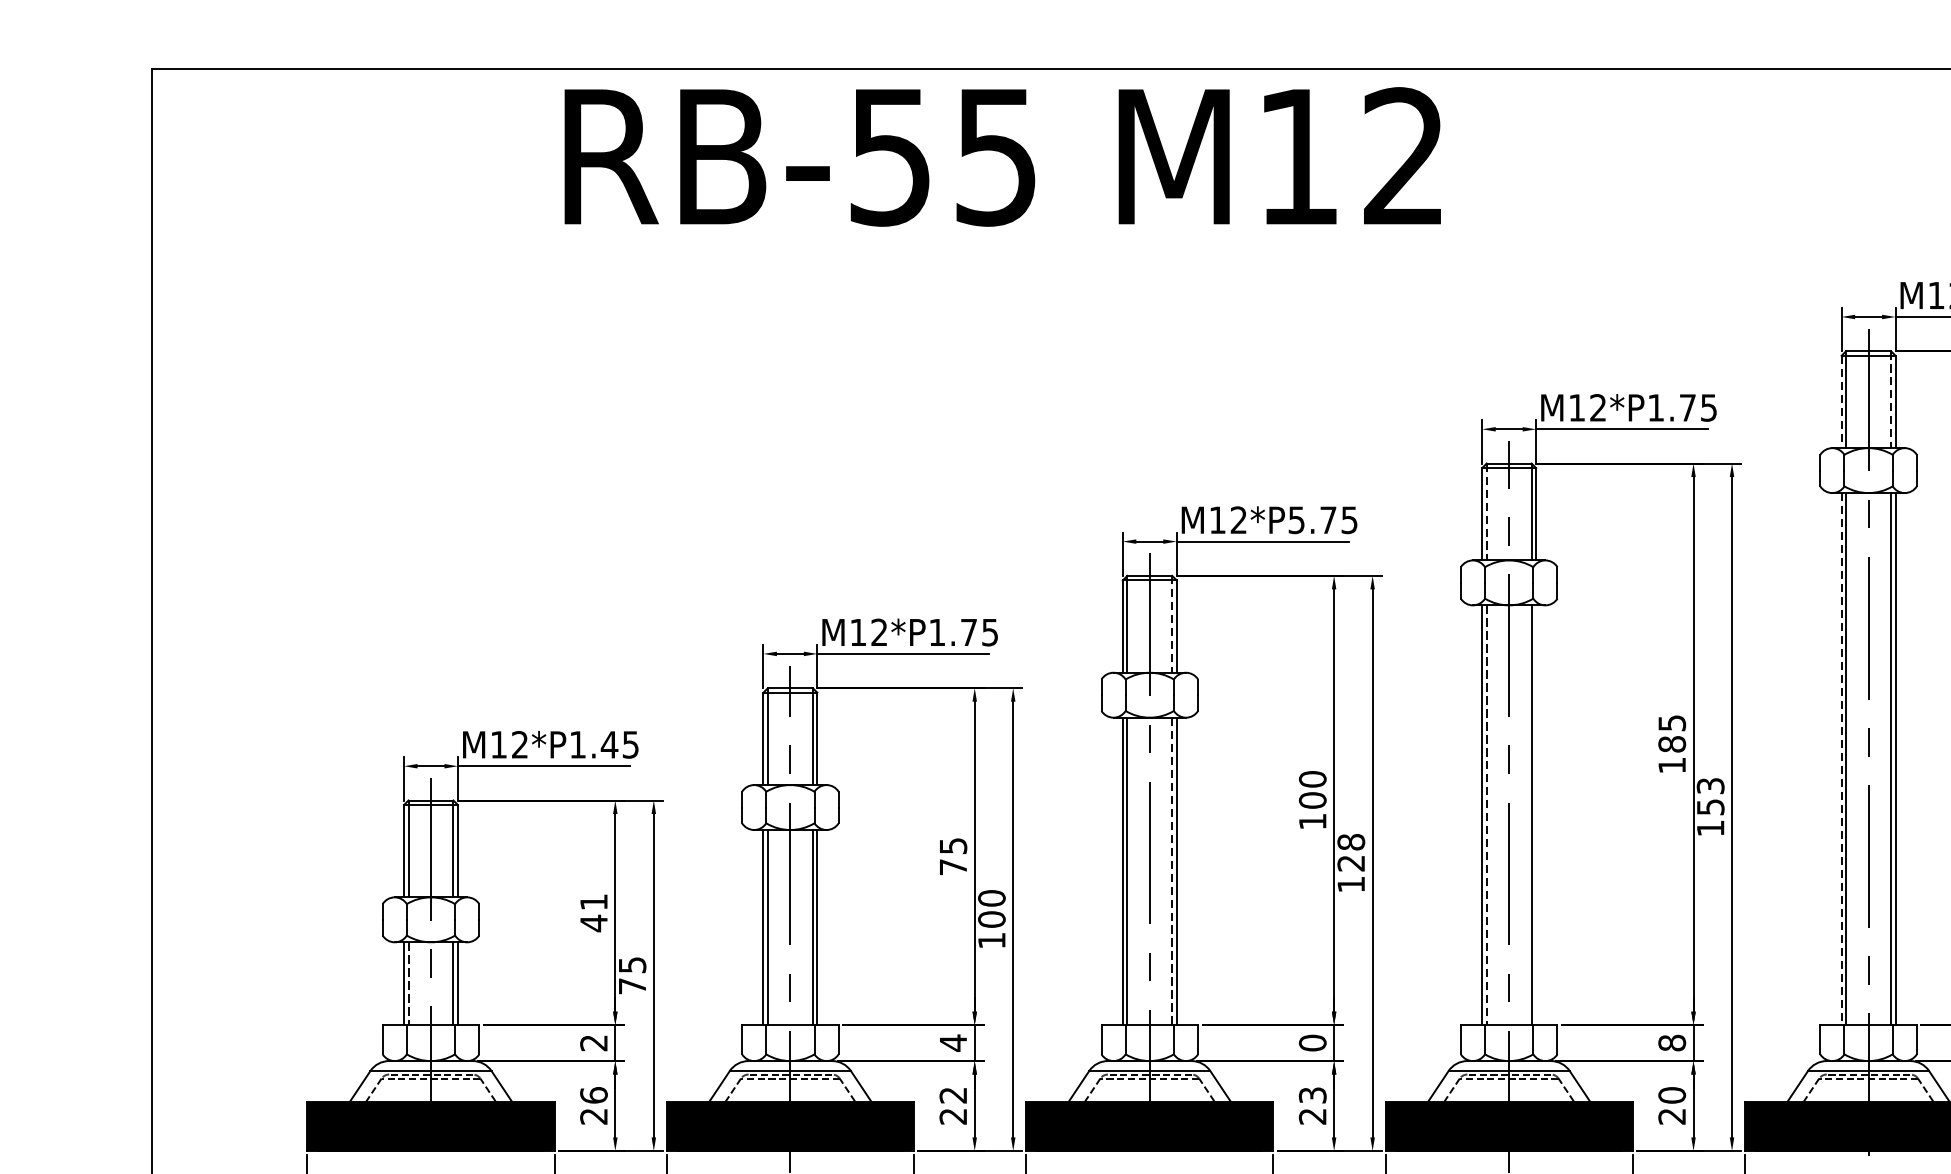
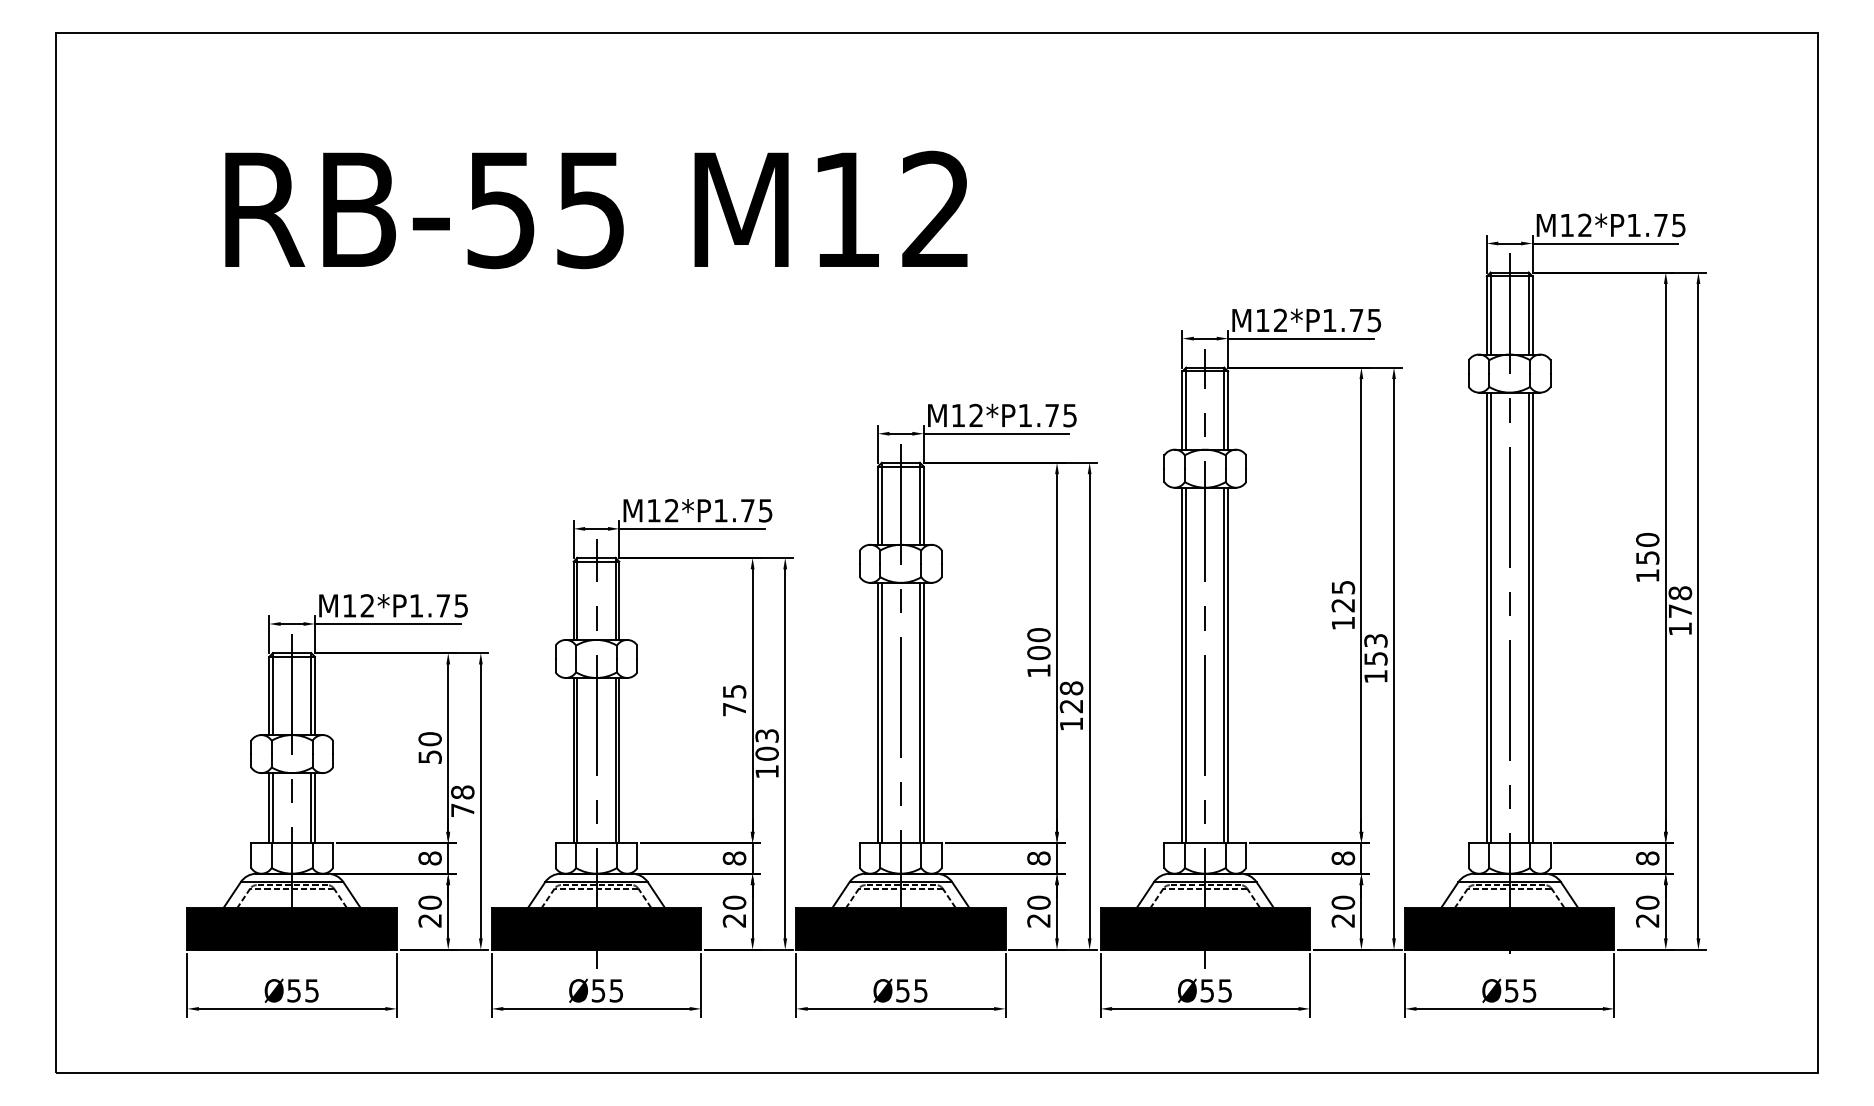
text: (1002, 156) -> (596, 209), moved
line: (1890, 400) -> (1528, 314), dashed -> solid
line: (1841, 401) -> (1486, 315), dashed -> solid
line: (1486, 512) -> (1186, 409), dashed -> solid
text: (1295, 520) -> (1024, 415), M12*P5.75 -> M12*P1.75
line: (1171, 625) -> (919, 504), dashed -> solid
text: (609, 744) -> (443, 605), M12*P1.45 -> M12*P1.75
text: (1672, 744) -> (1343, 605), 185 -> 125
line: (1841, 759) -> (1486, 618), dashed -> solid
line: (1486, 815) -> (1186, 665), dashed -> solid
line: (1536, 815) -> (1228, 665), added
line: (1171, 871) -> (919, 713), dashed -> solid
text: (991, 897) -> (766, 735), 100 -> 103
text: (593, 913) -> (429, 748), 41 -> 50
text: (632, 965) -> (462, 792), 75 -> 78
line: (409, 984) -> (273, 808), dashed -> solid
text: (593, 1043) -> (429, 858), 2 -> 8
text: (953, 1043) -> (734, 858), 4 -> 8
text: (1312, 1043) -> (1038, 858), 0 -> 8
text: (593, 1095) -> (429, 902), 26 -> 20
text: (953, 1095) -> (734, 902), 22 -> 20
text: (1312, 1095) -> (1038, 902), 23 -> 20

